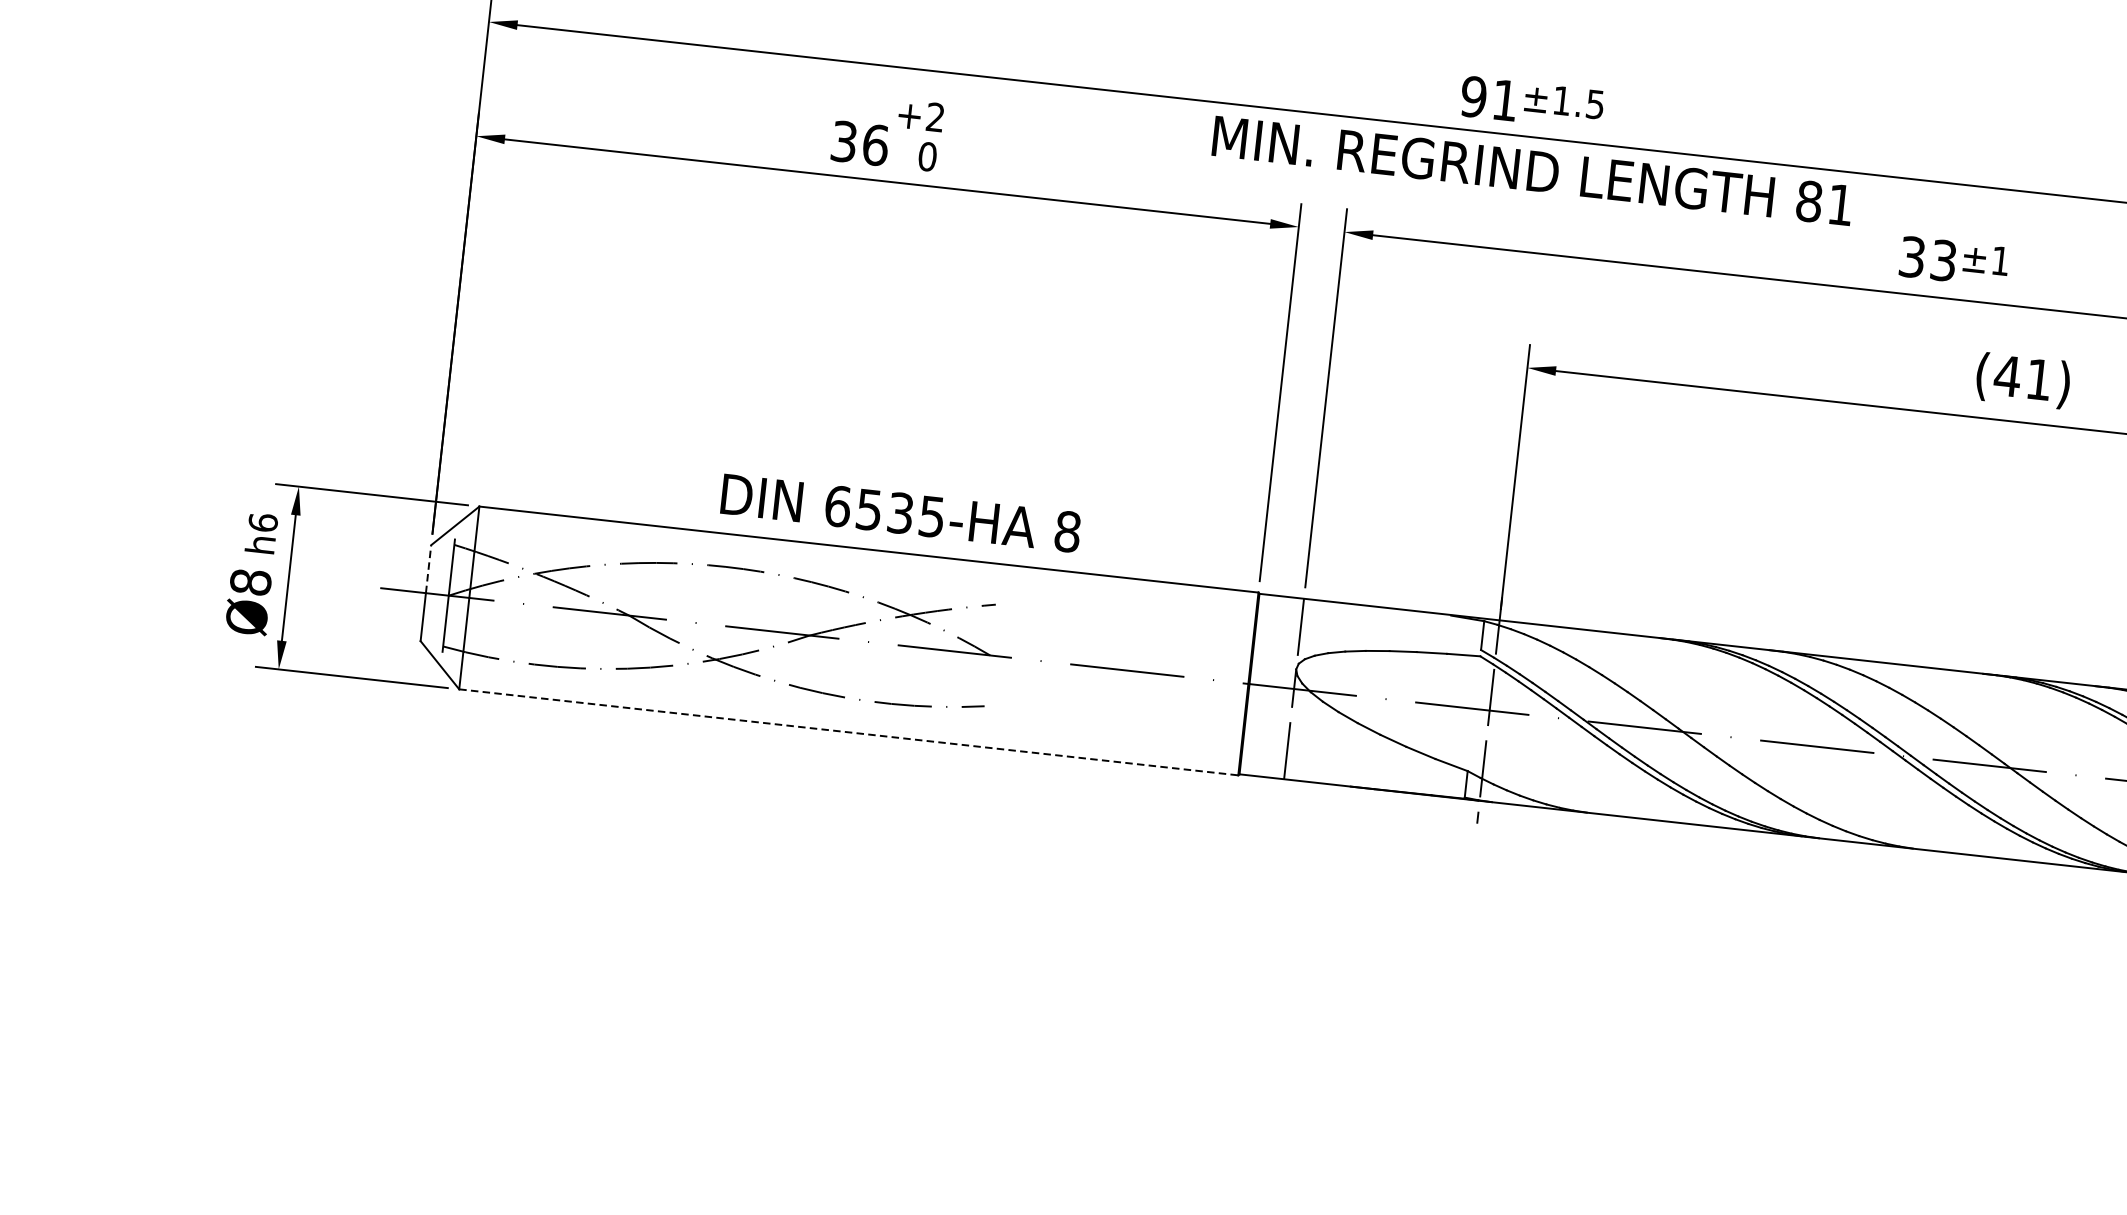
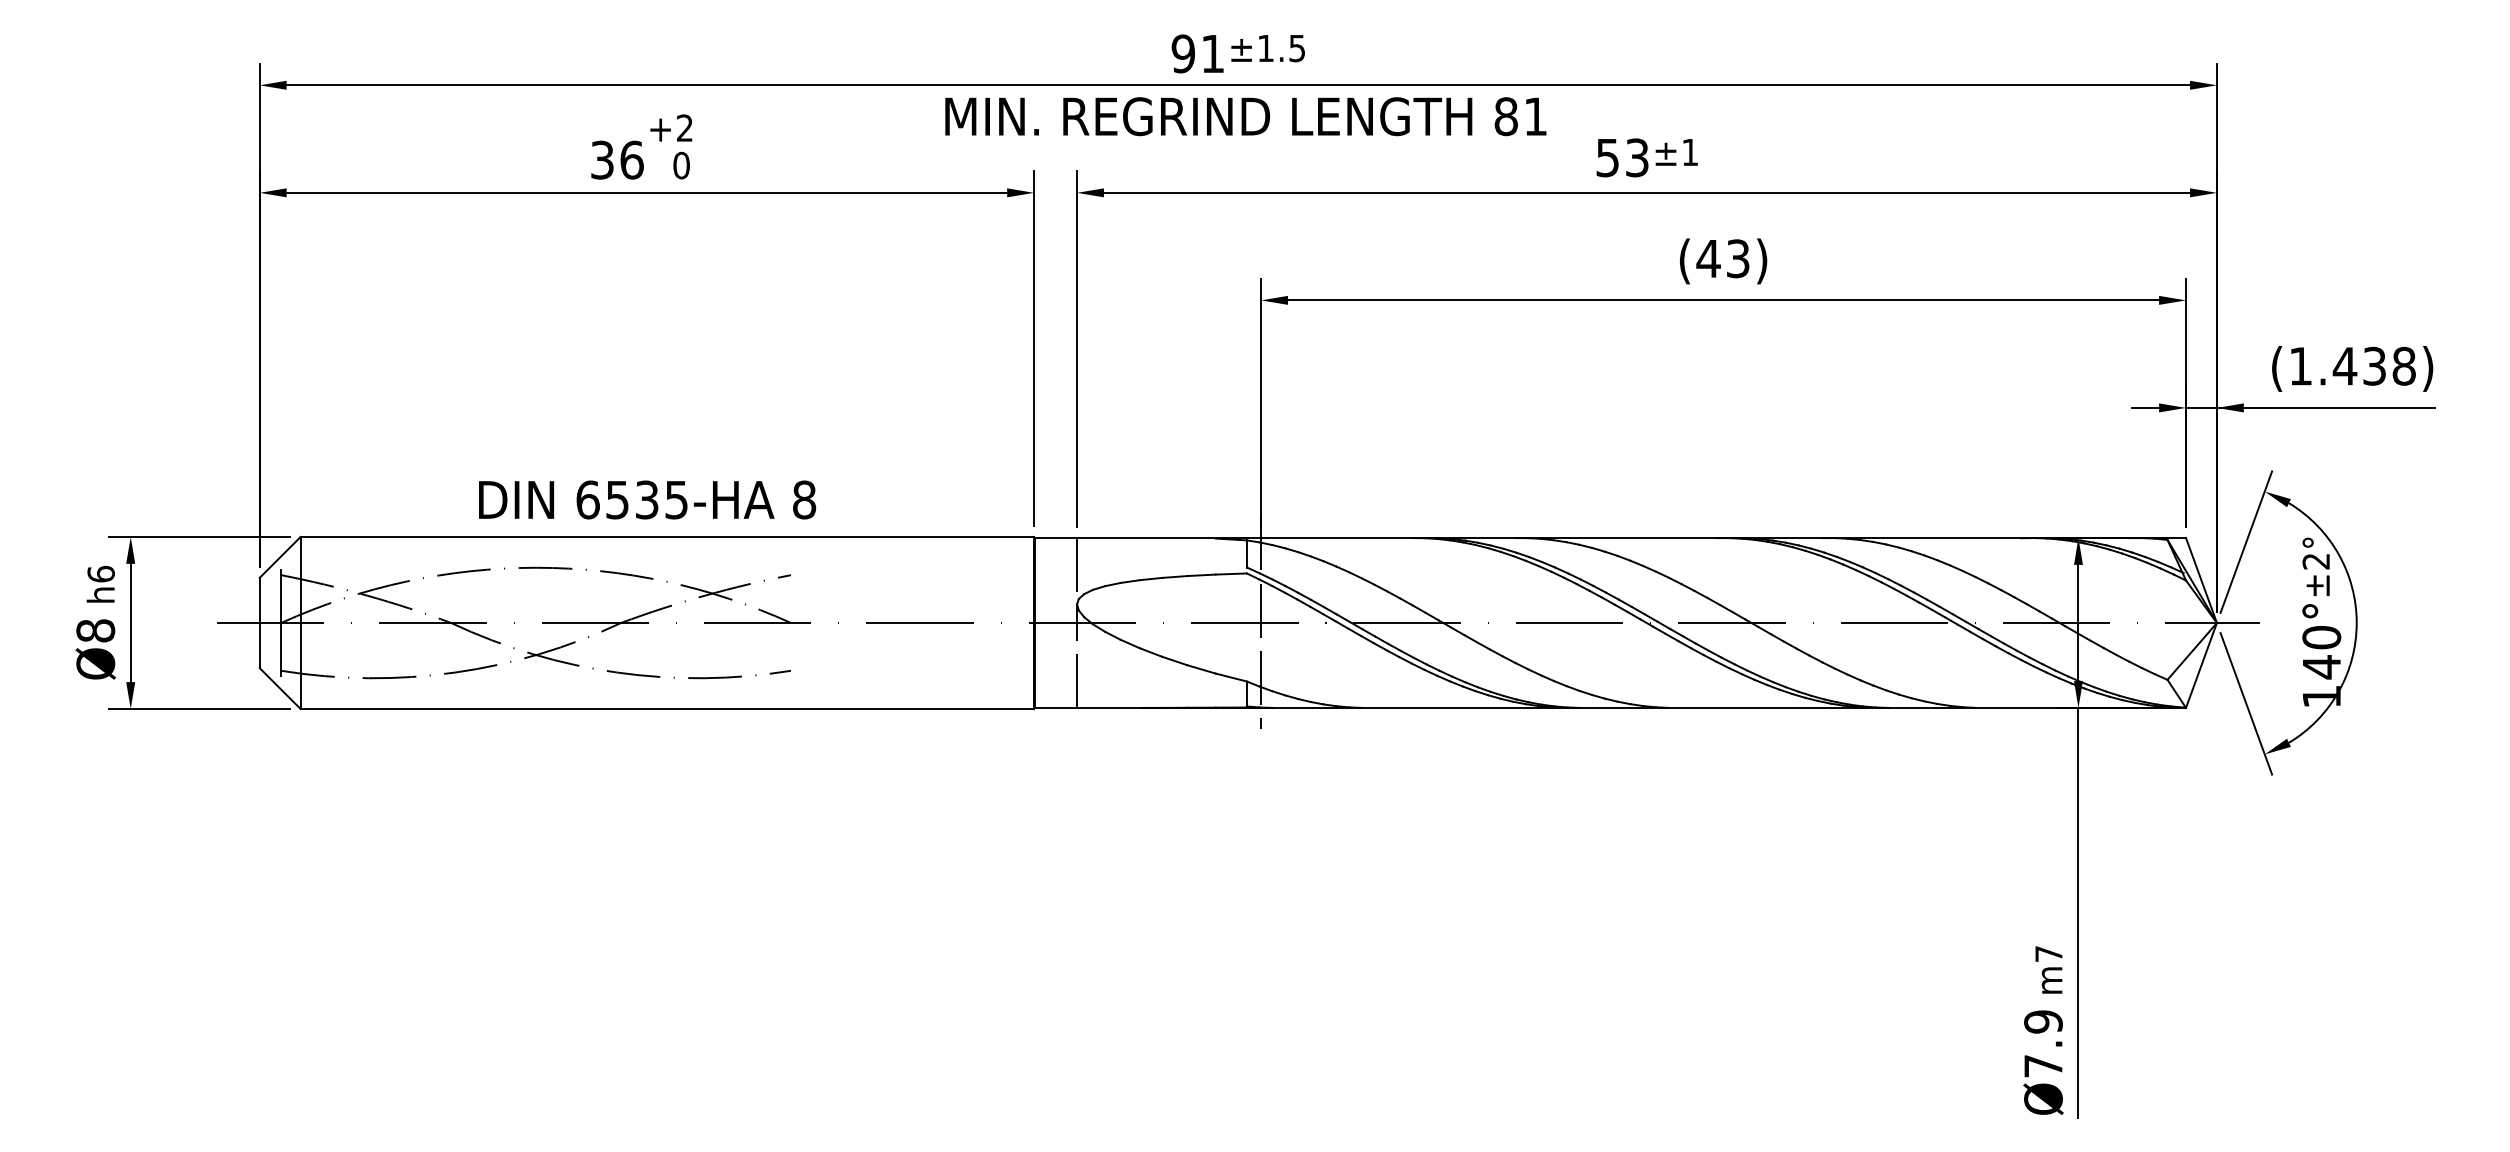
text: (1912, 256) -> (1607, 157), 33 -> 53
text: (2039, 379) -> (1738, 258), (41) -> (43)
text: (901, 512) -> (647, 499), moved
line: (428, 569) -> (259, 600), dashed -> solid
line: (848, 732) -> (667, 709), dashed -> solid

